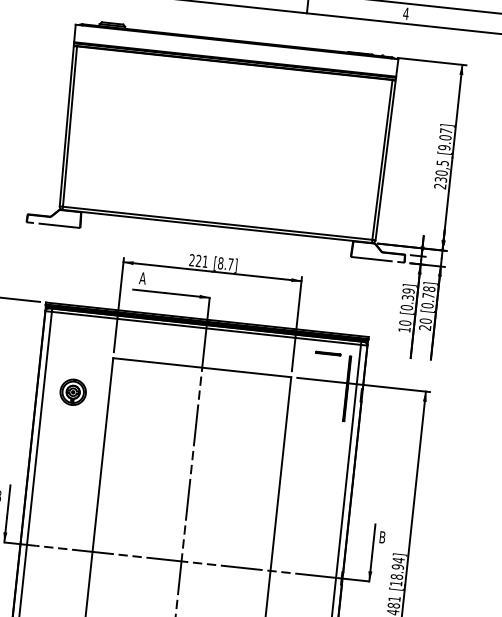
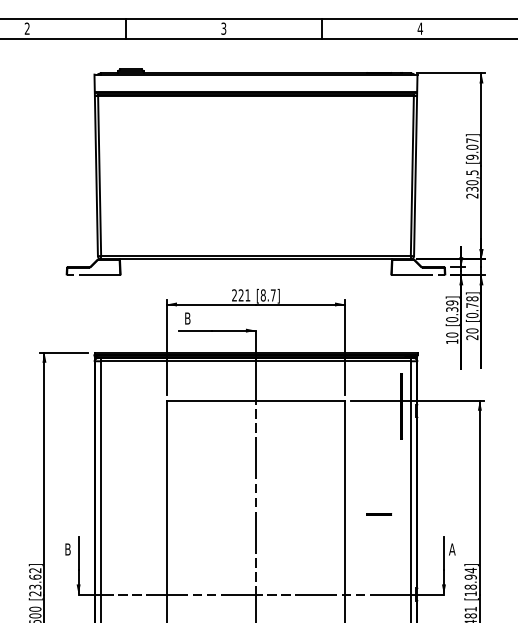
text: (142, 278) -> (187, 318), A -> B
line: (328, 353) -> (379, 514), moved
part: (72, 392) -> (130, 438), removed
text: (382, 537) -> (452, 549), B -> A

